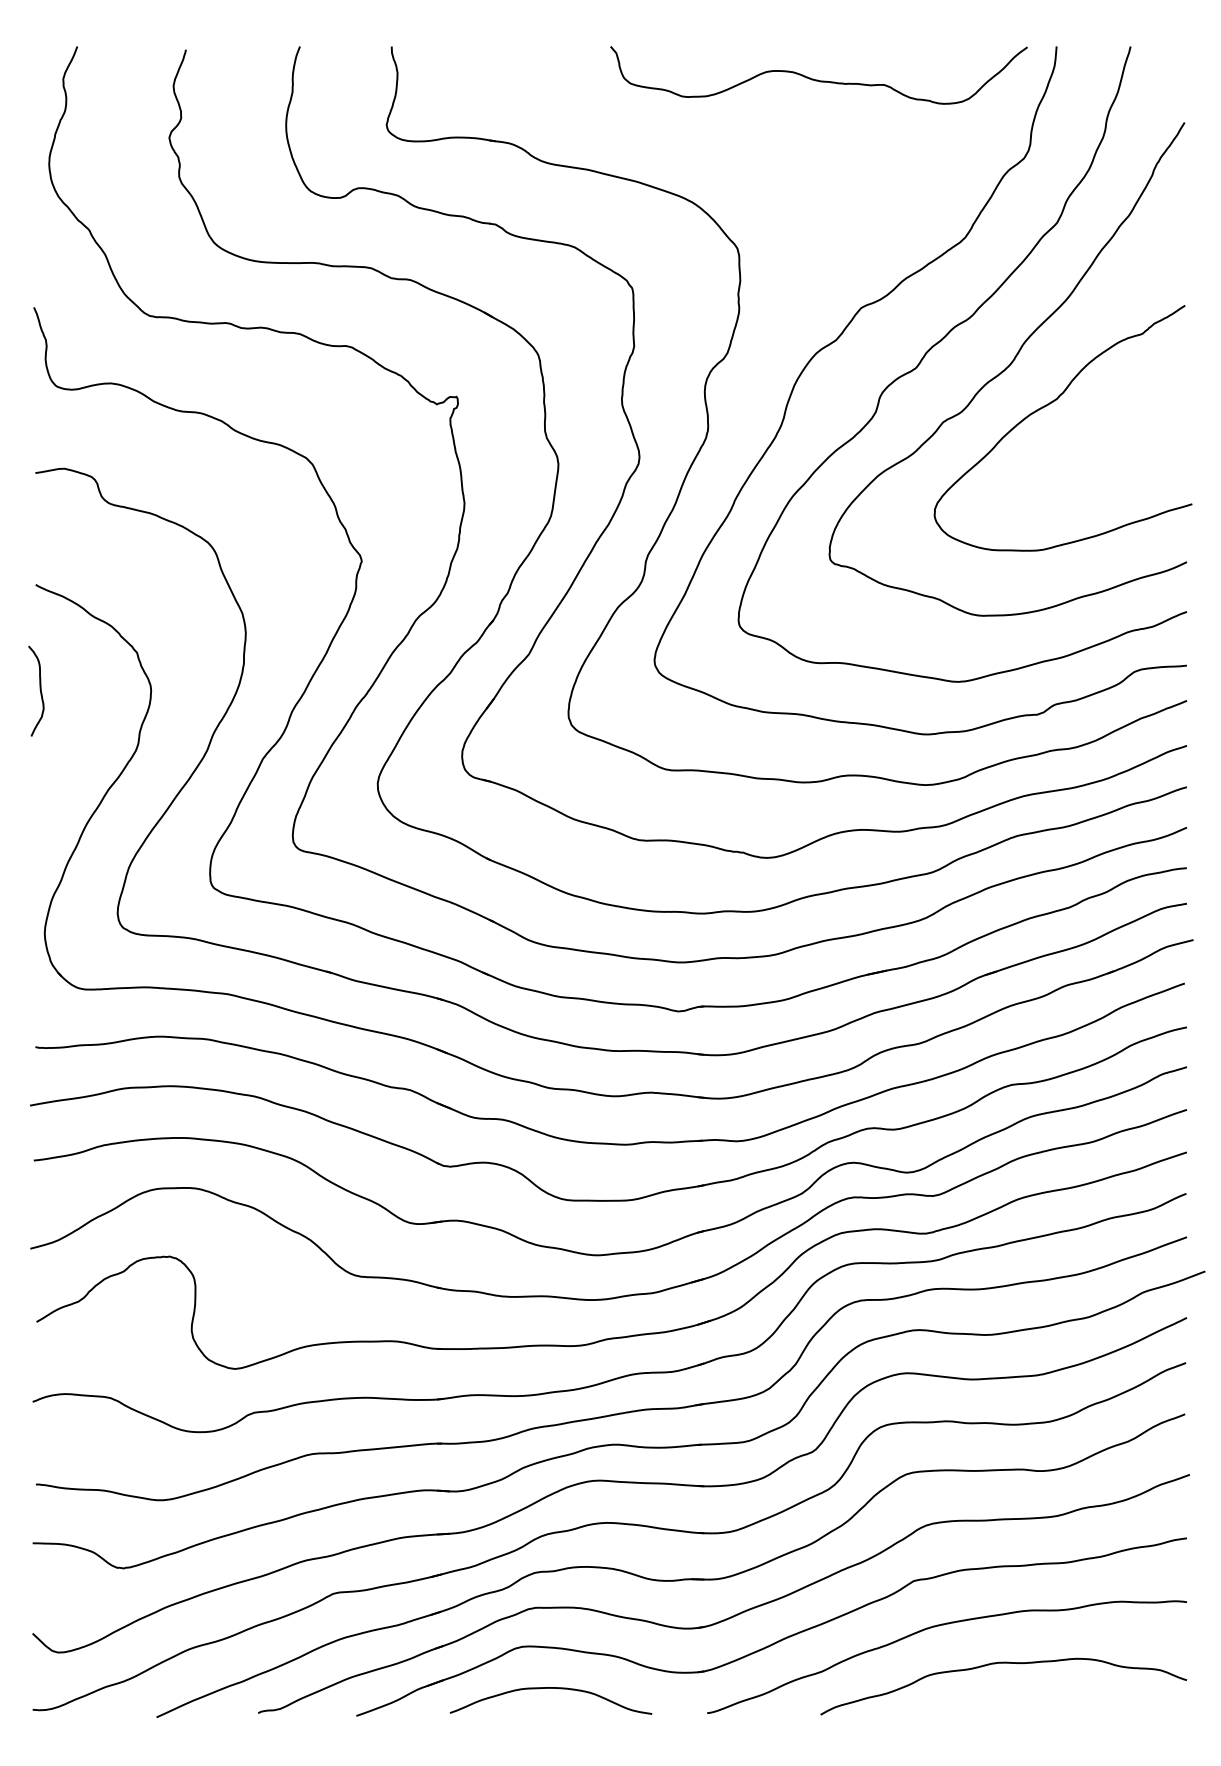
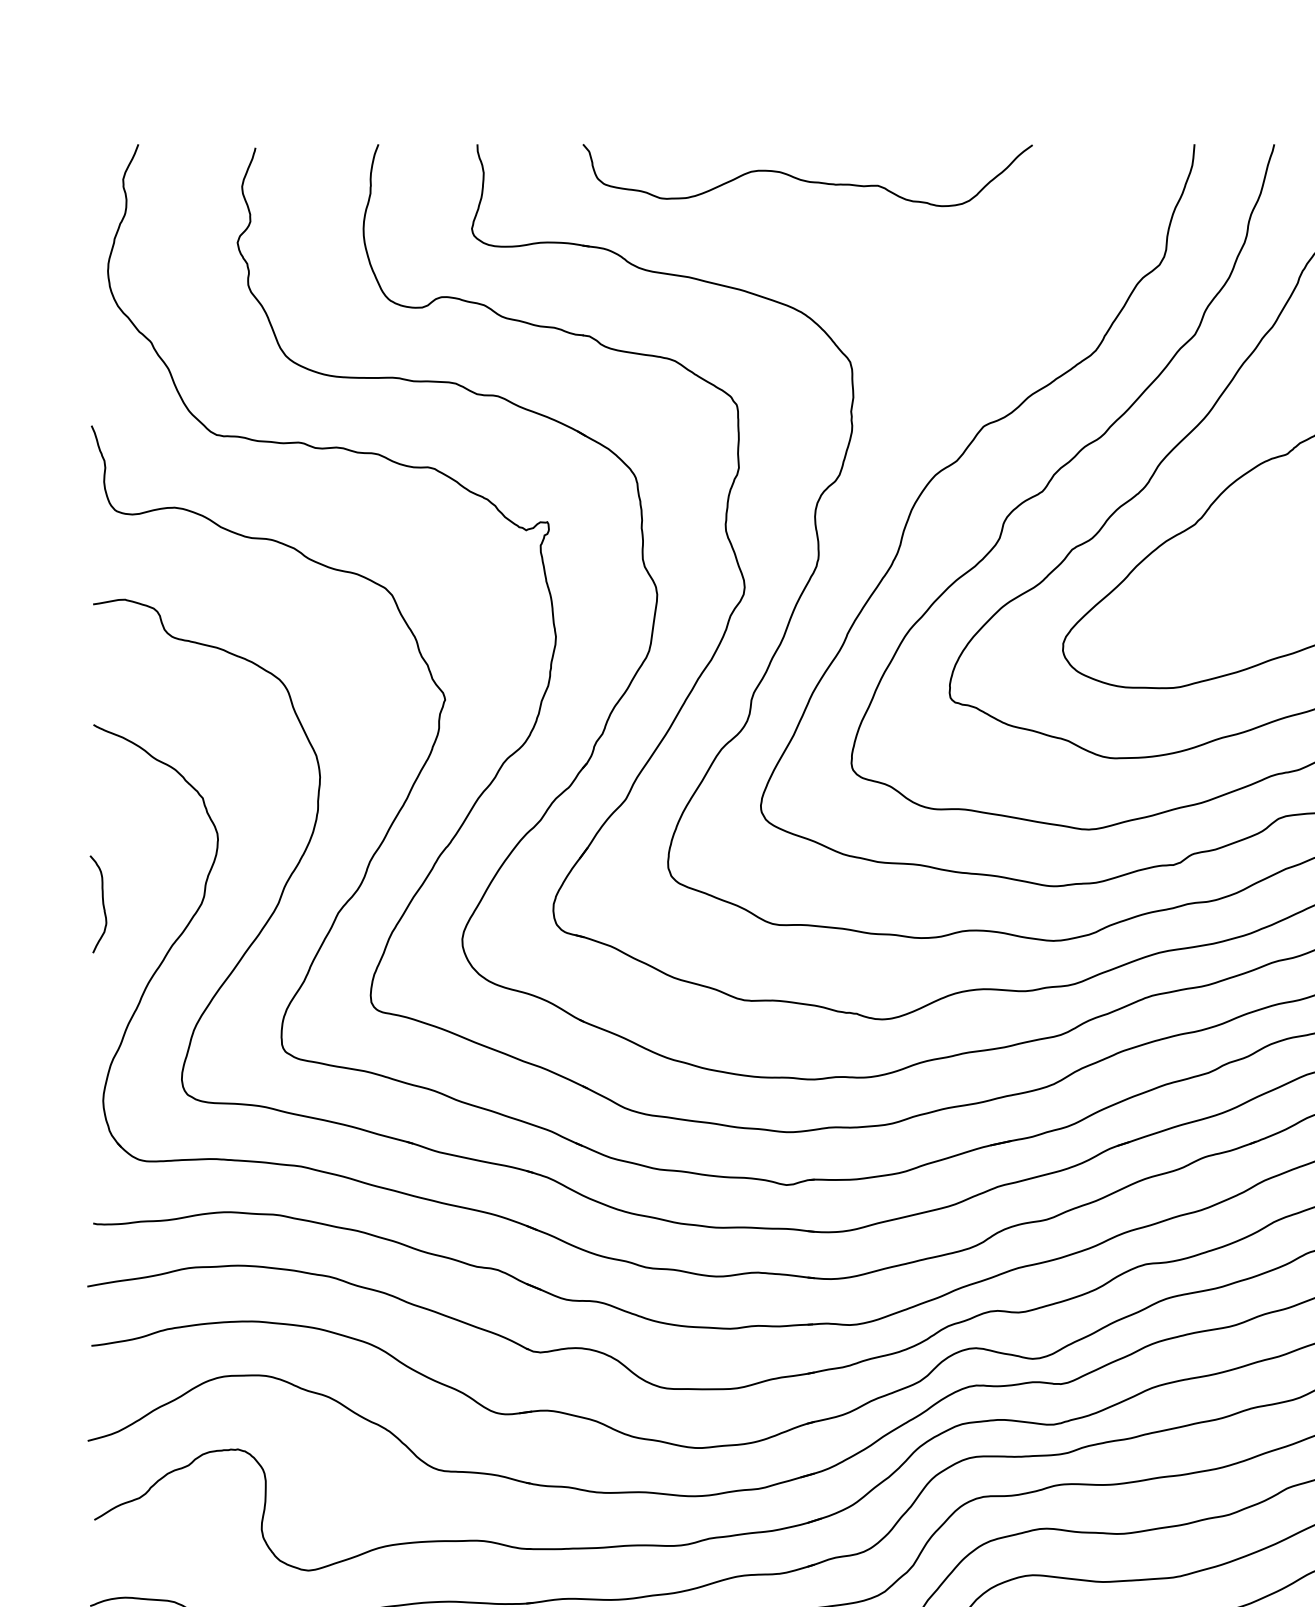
curve: (817, 79) -> (806, 179), moved
curve: (39, 689) -> (101, 902), moved

